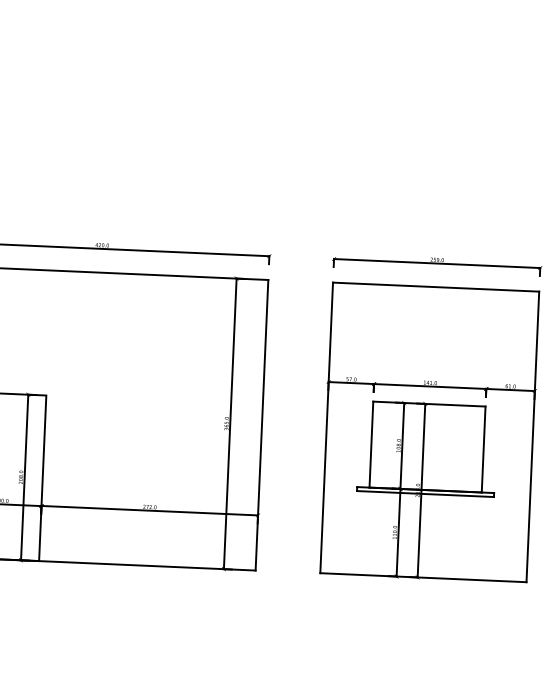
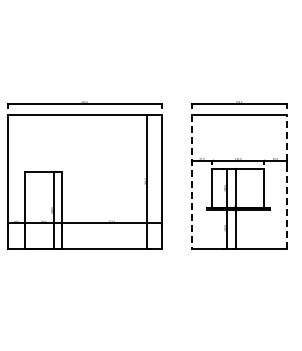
line: (326, 427) -> (191, 181), solid -> dashed
line: (532, 436) -> (286, 181), solid -> dashed

